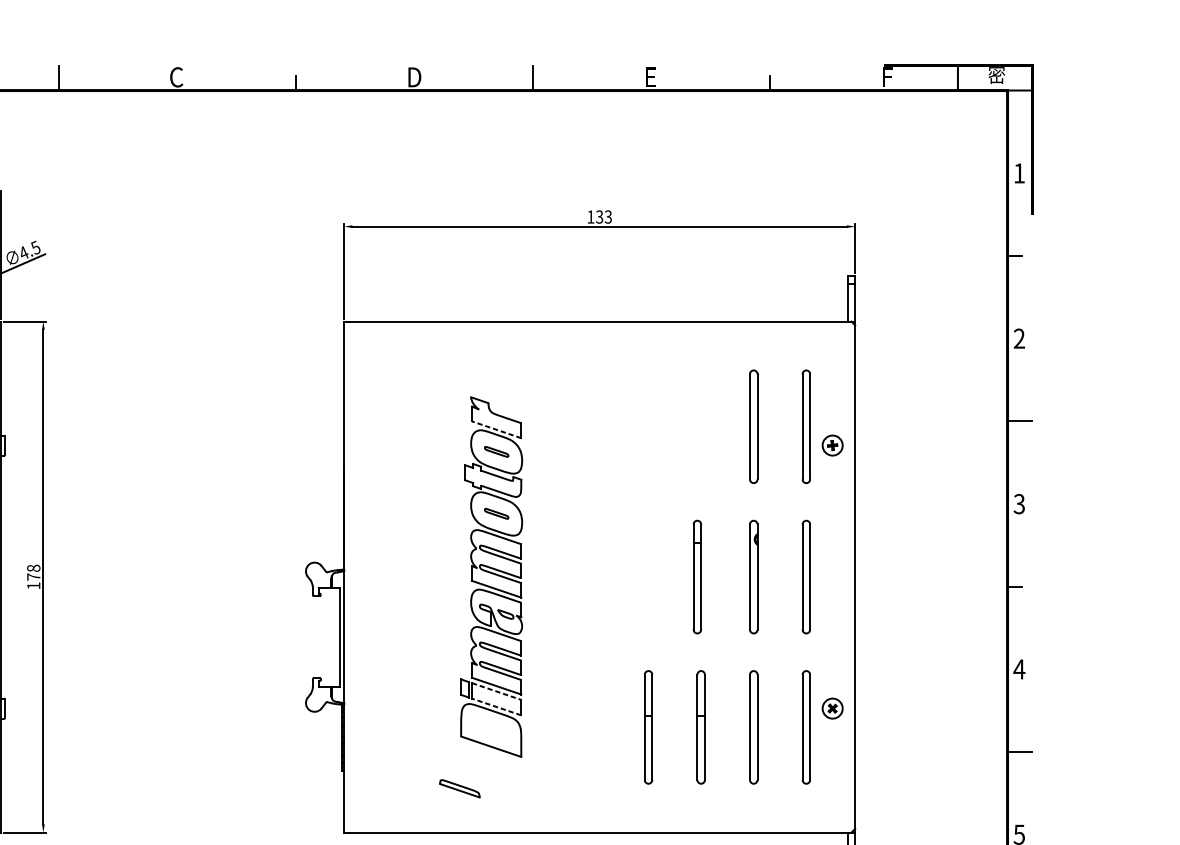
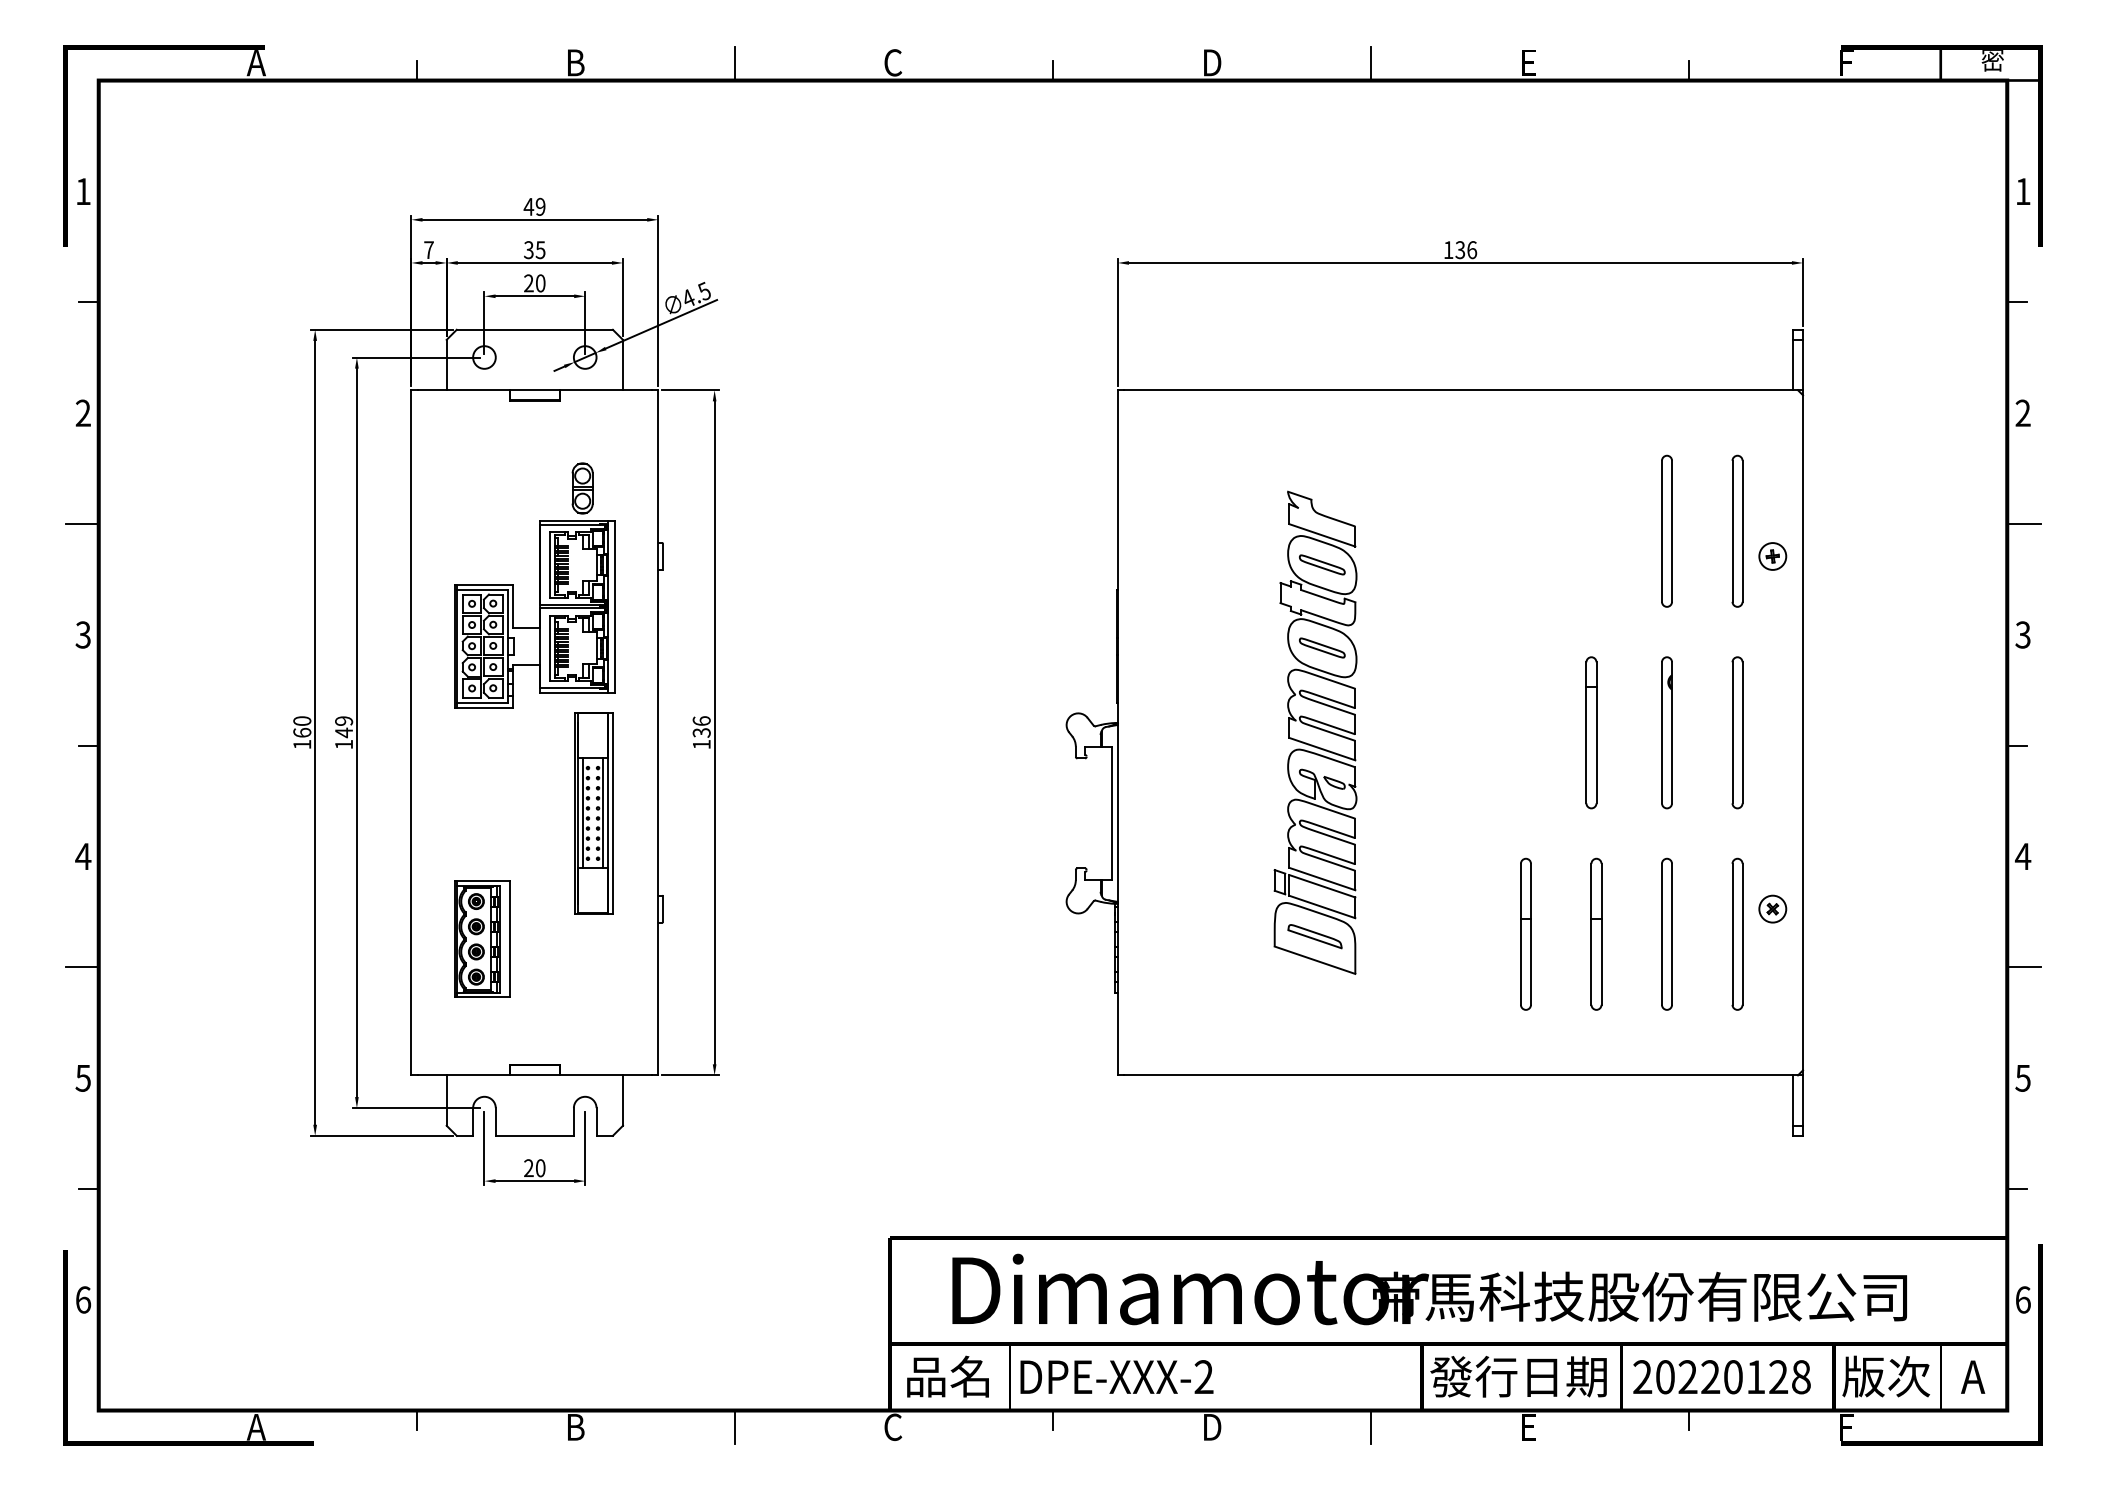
text: (608, 217) -> (1472, 250), 133 -> 136
line: (496, 429) -> (1322, 535), dashed -> solid
part: (496, 451) -> (1322, 564), size x1.43
part: (496, 513) -> (1322, 647), size x1.43
text: (33, 572) -> (701, 726), 178 -> 136
line: (496, 691) -> (1322, 886), dashed -> solid
line: (496, 706) -> (1322, 906), dashed -> solid
part: (459, 788) -> (1314, 936), moved

